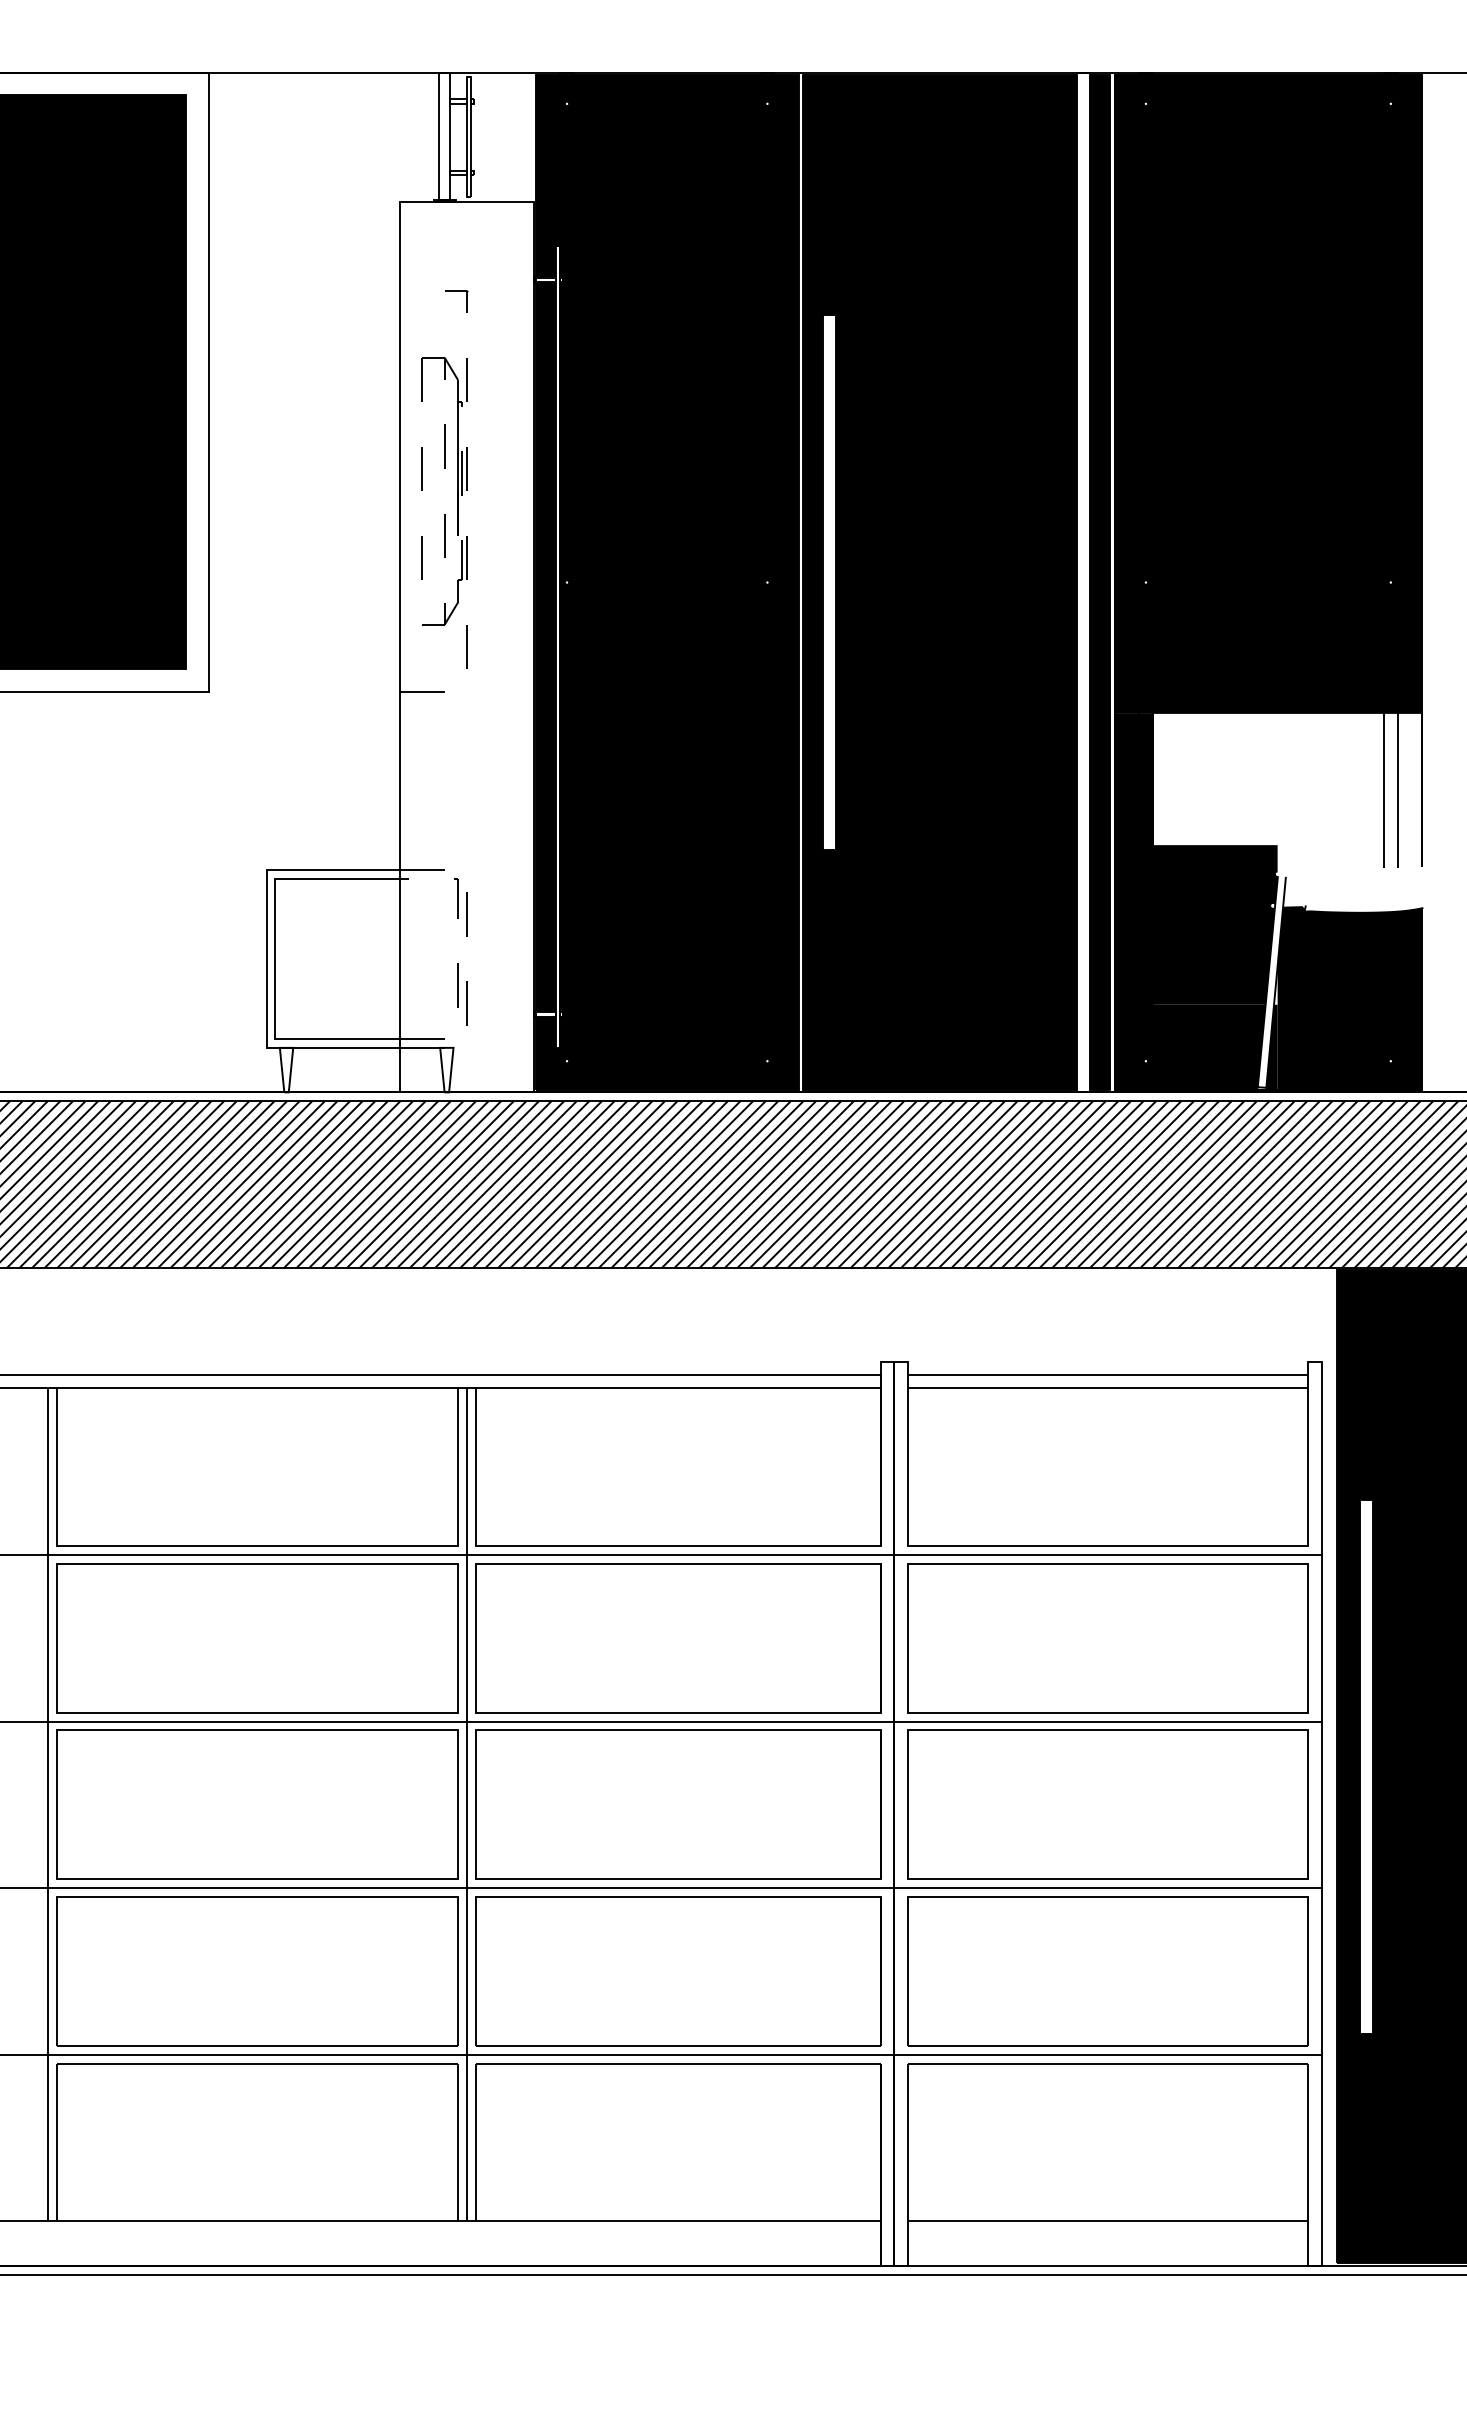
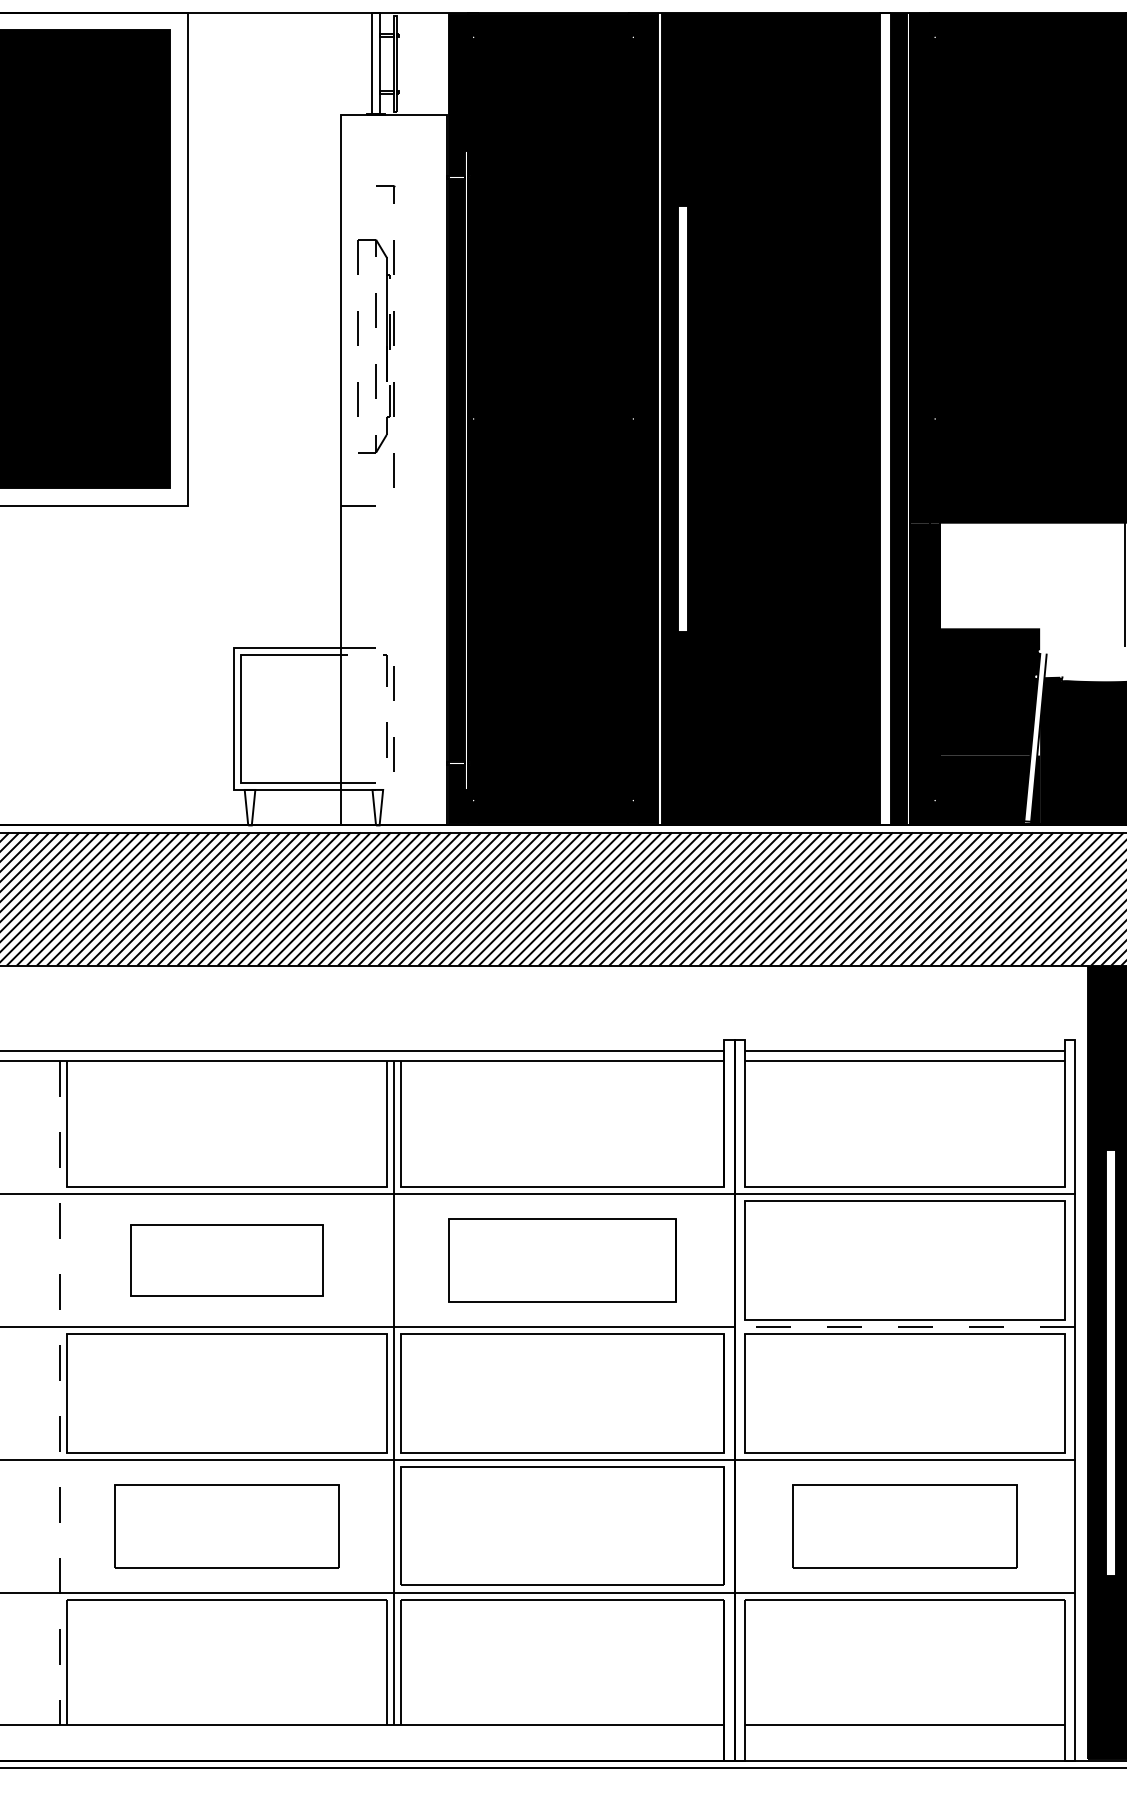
part: (257, 1638) -> (226, 1260), size x0.6
part: (678, 1638) -> (562, 1260), size x0.7
line: (1108, 1721) -> (905, 1326), solid -> dashed
line: (48, 1805) -> (60, 1393), solid -> dashed
part: (257, 1971) -> (226, 1526), size x0.7
part: (1107, 1971) -> (904, 1526), size x0.7

